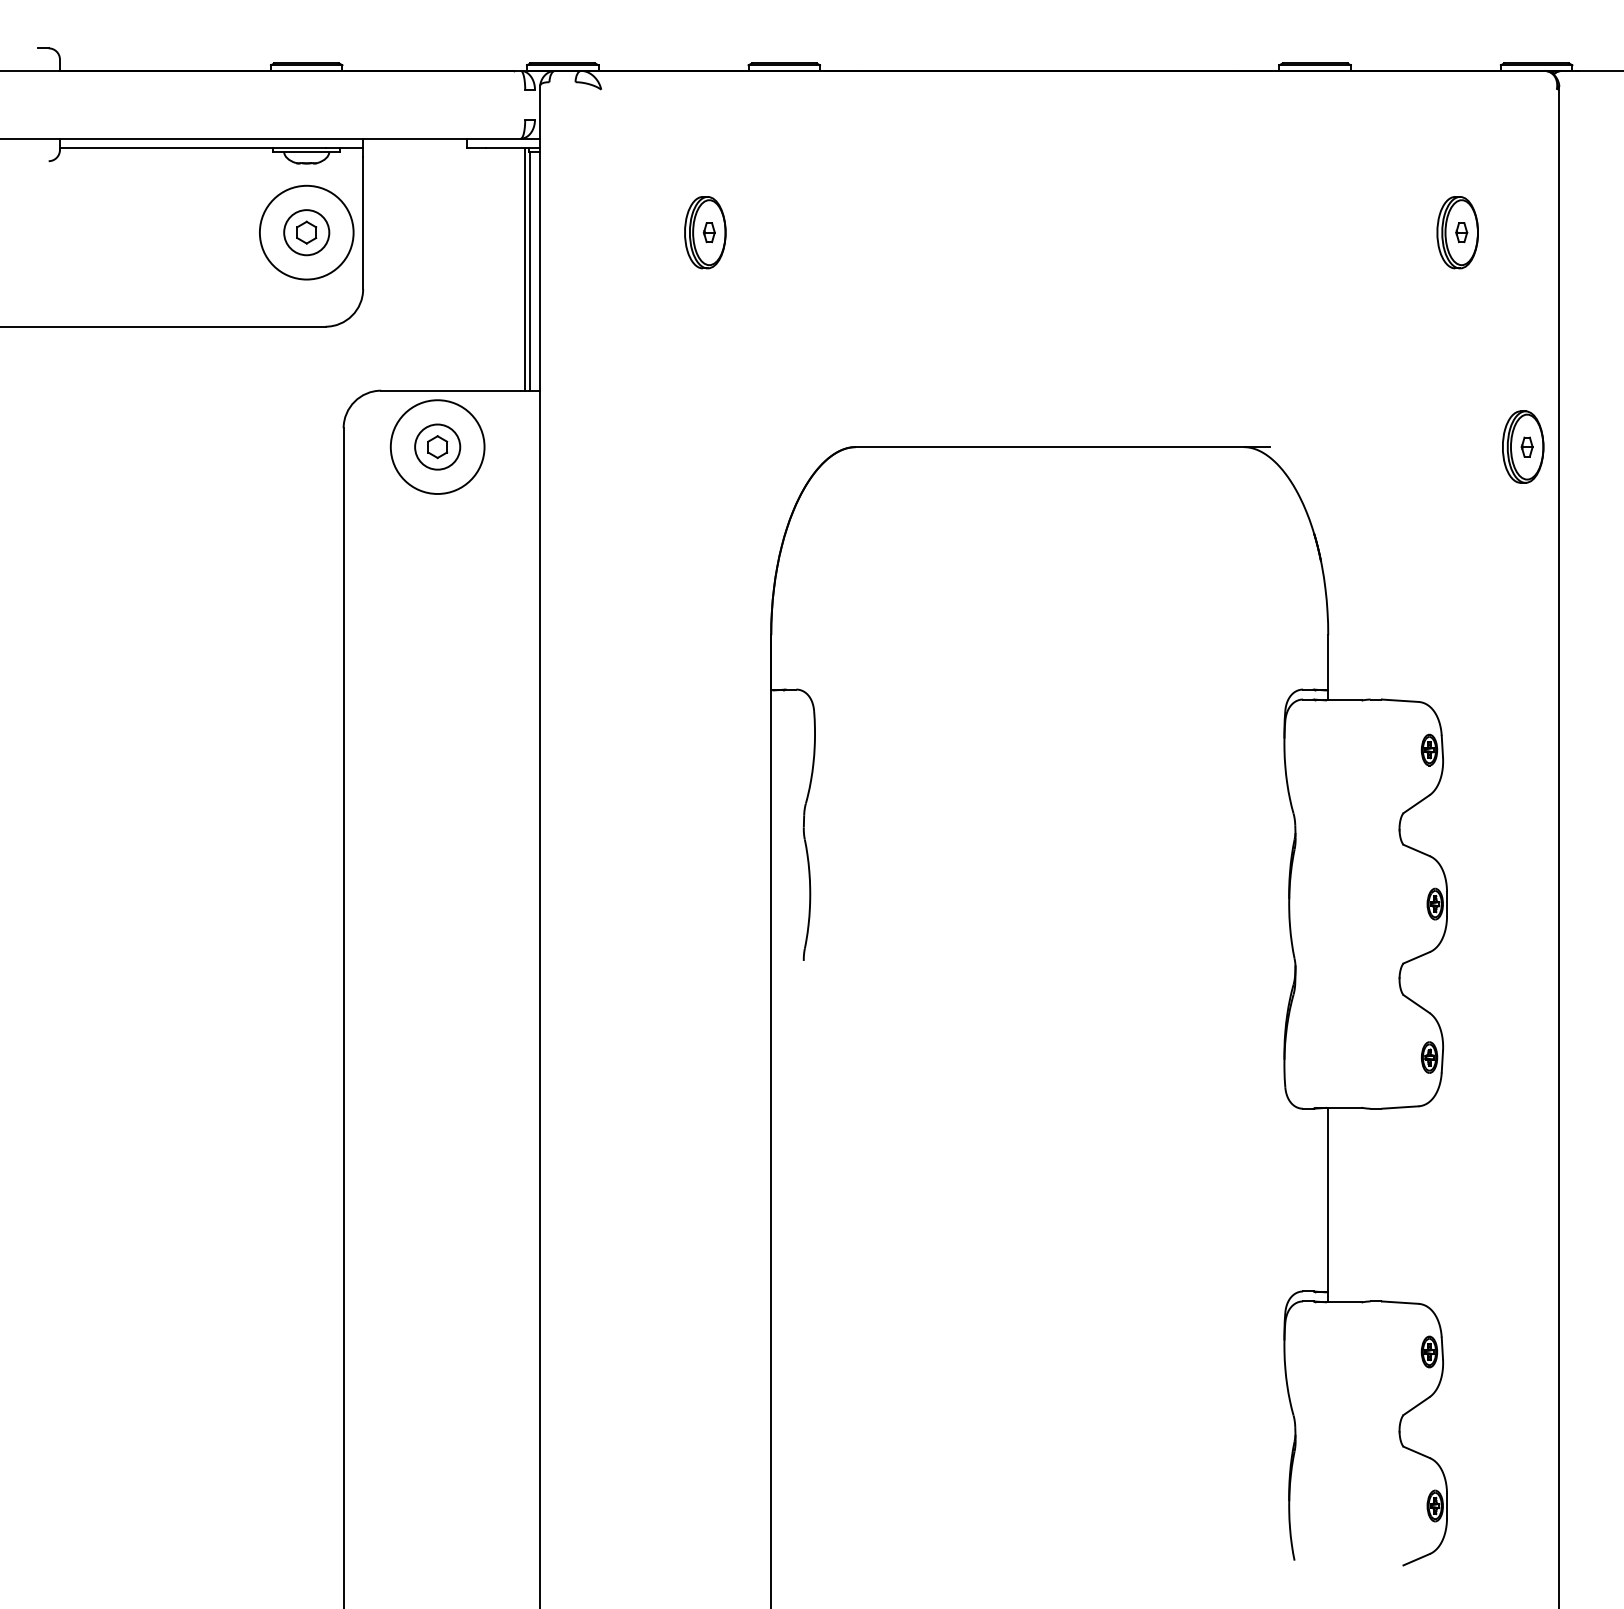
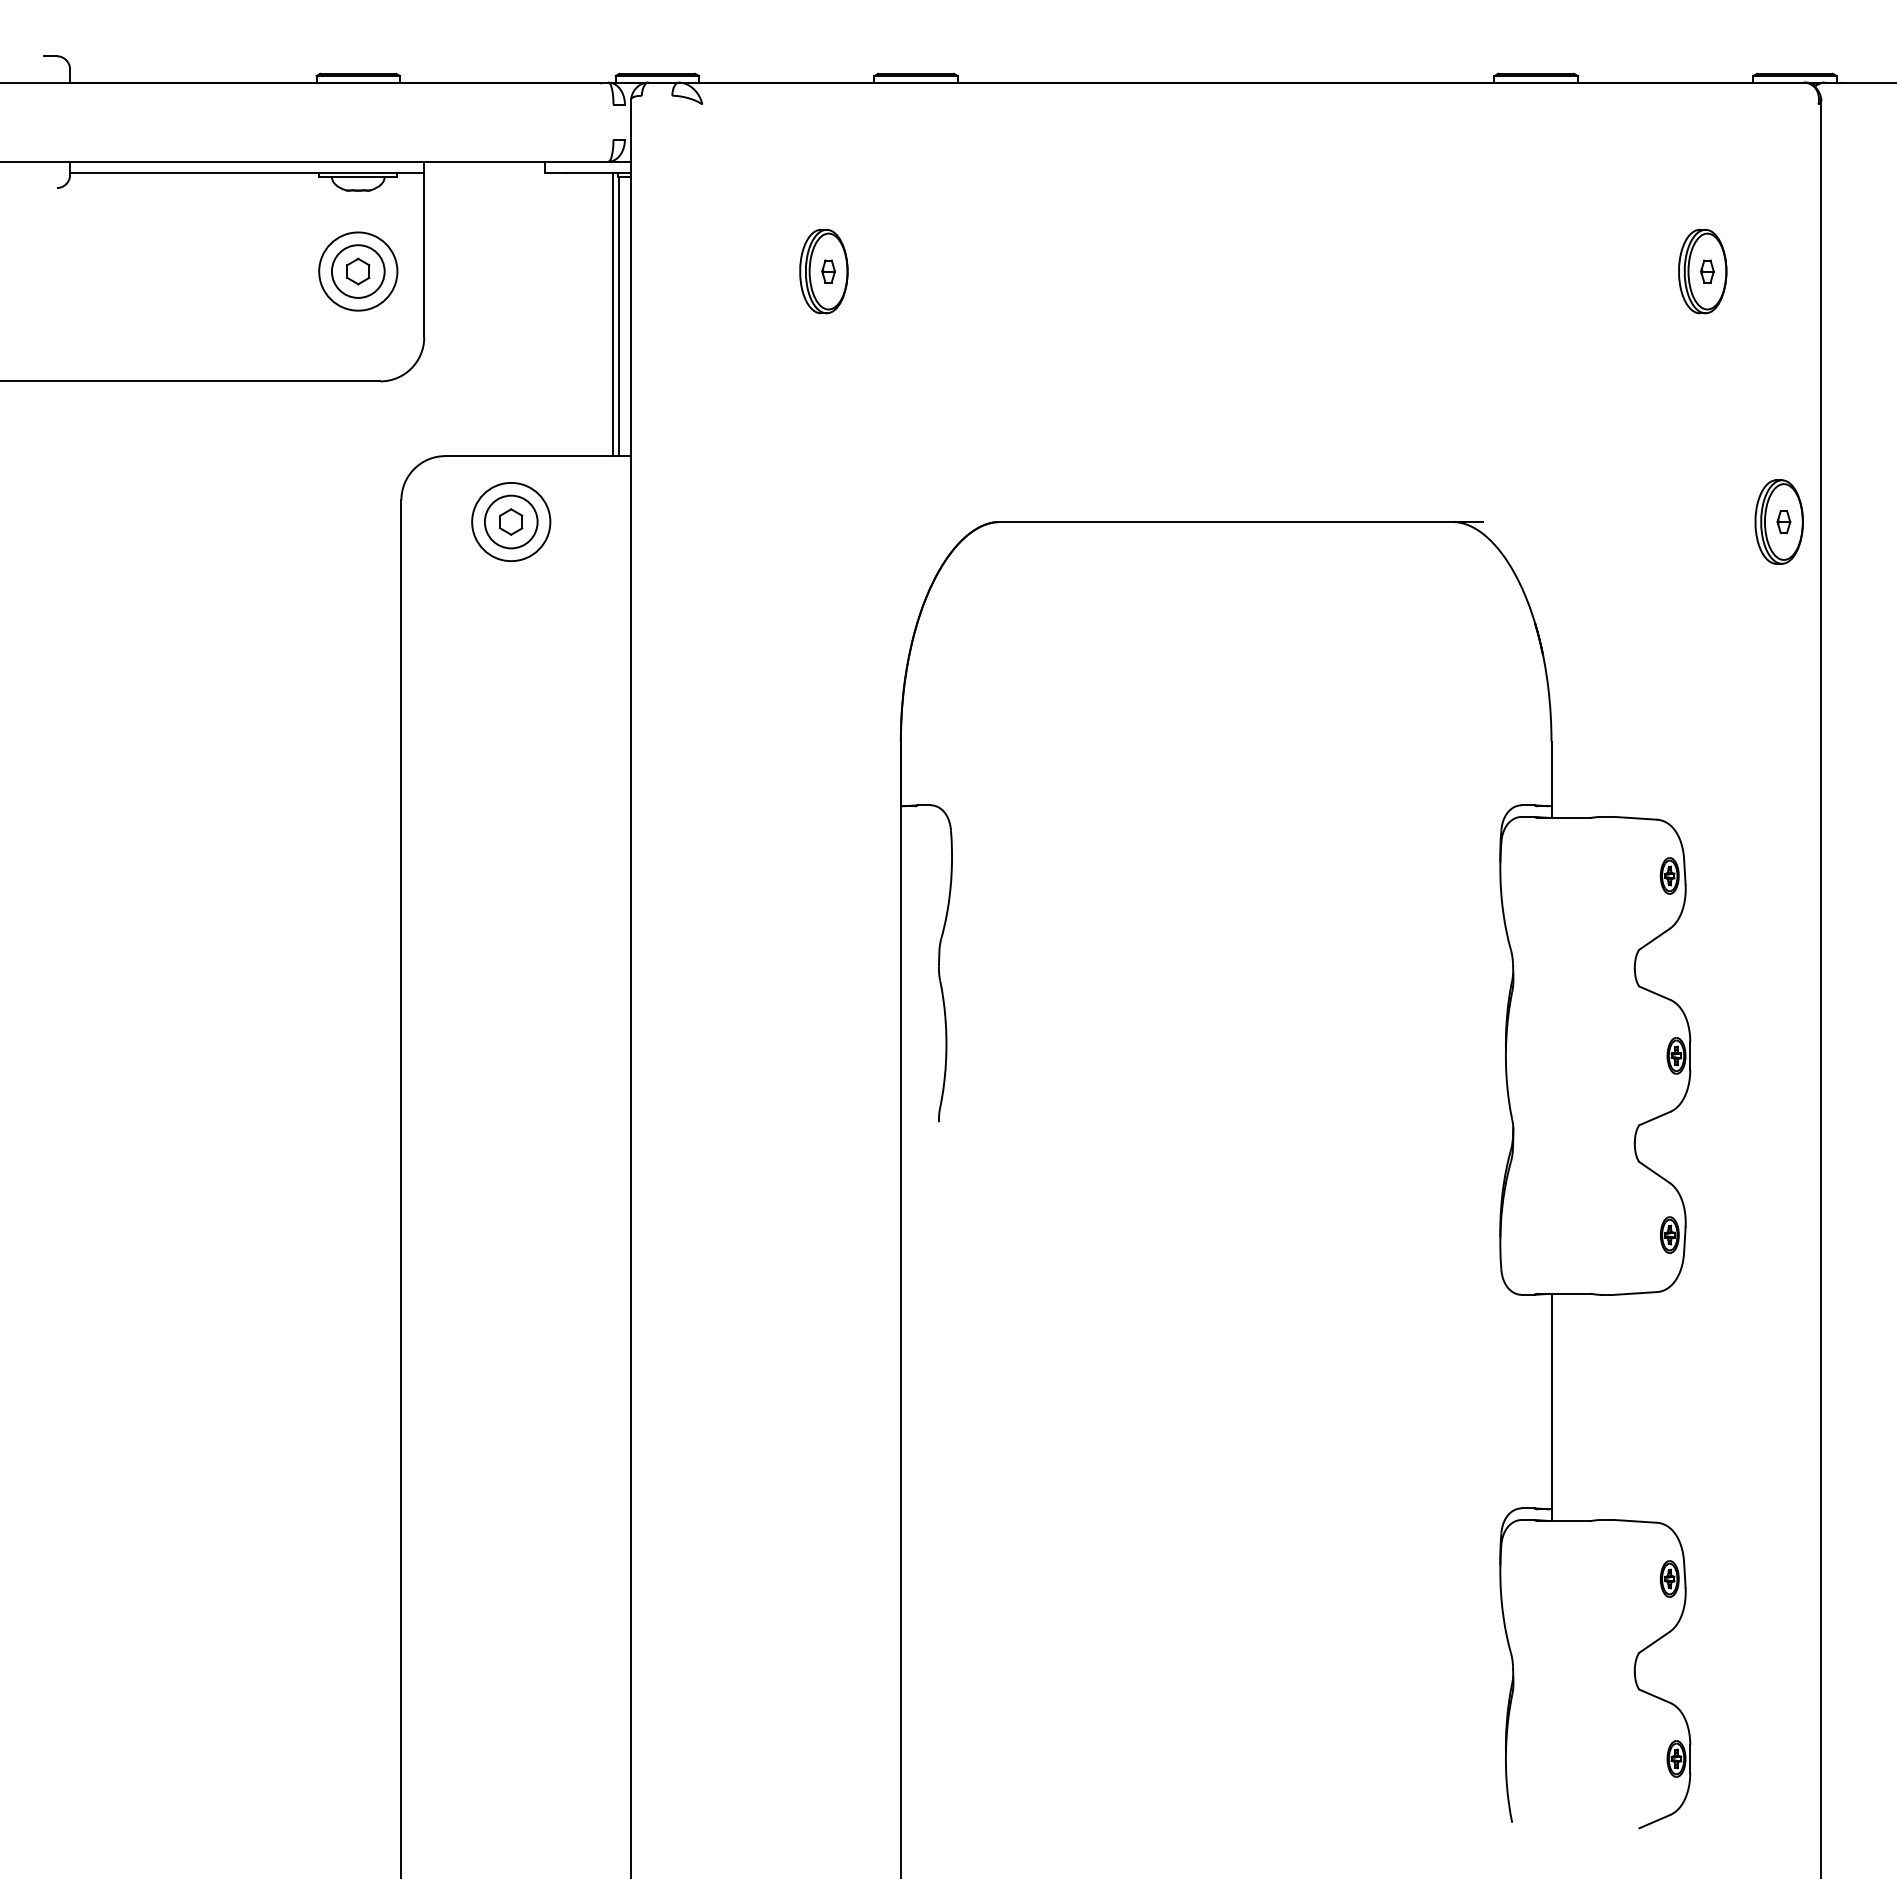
circle: (306, 232) -> (358, 271), size x0.71
circle: (437, 446) -> (511, 521), size x0.71

